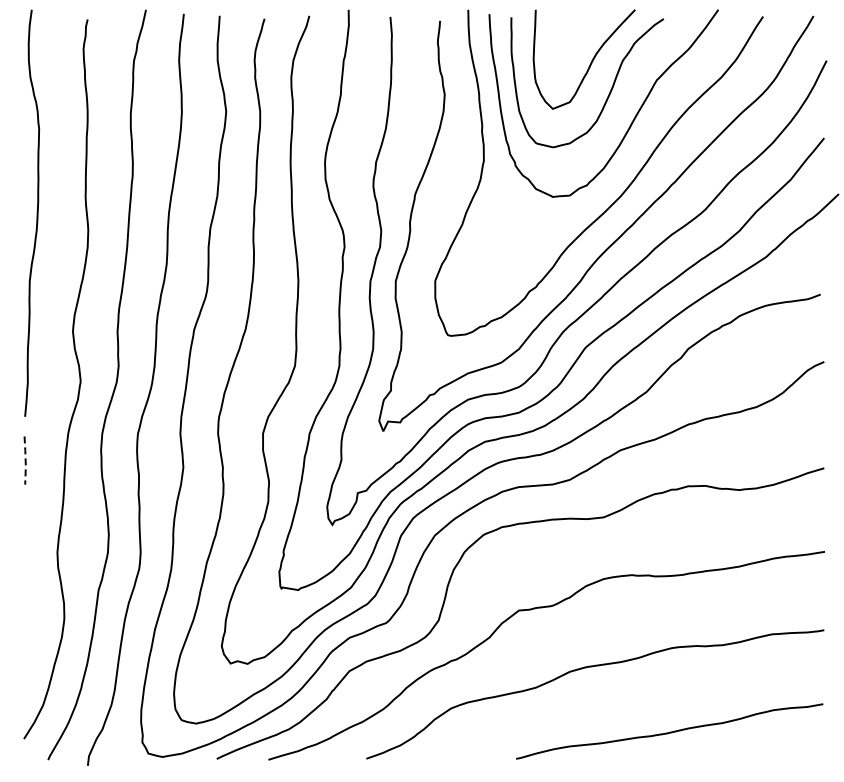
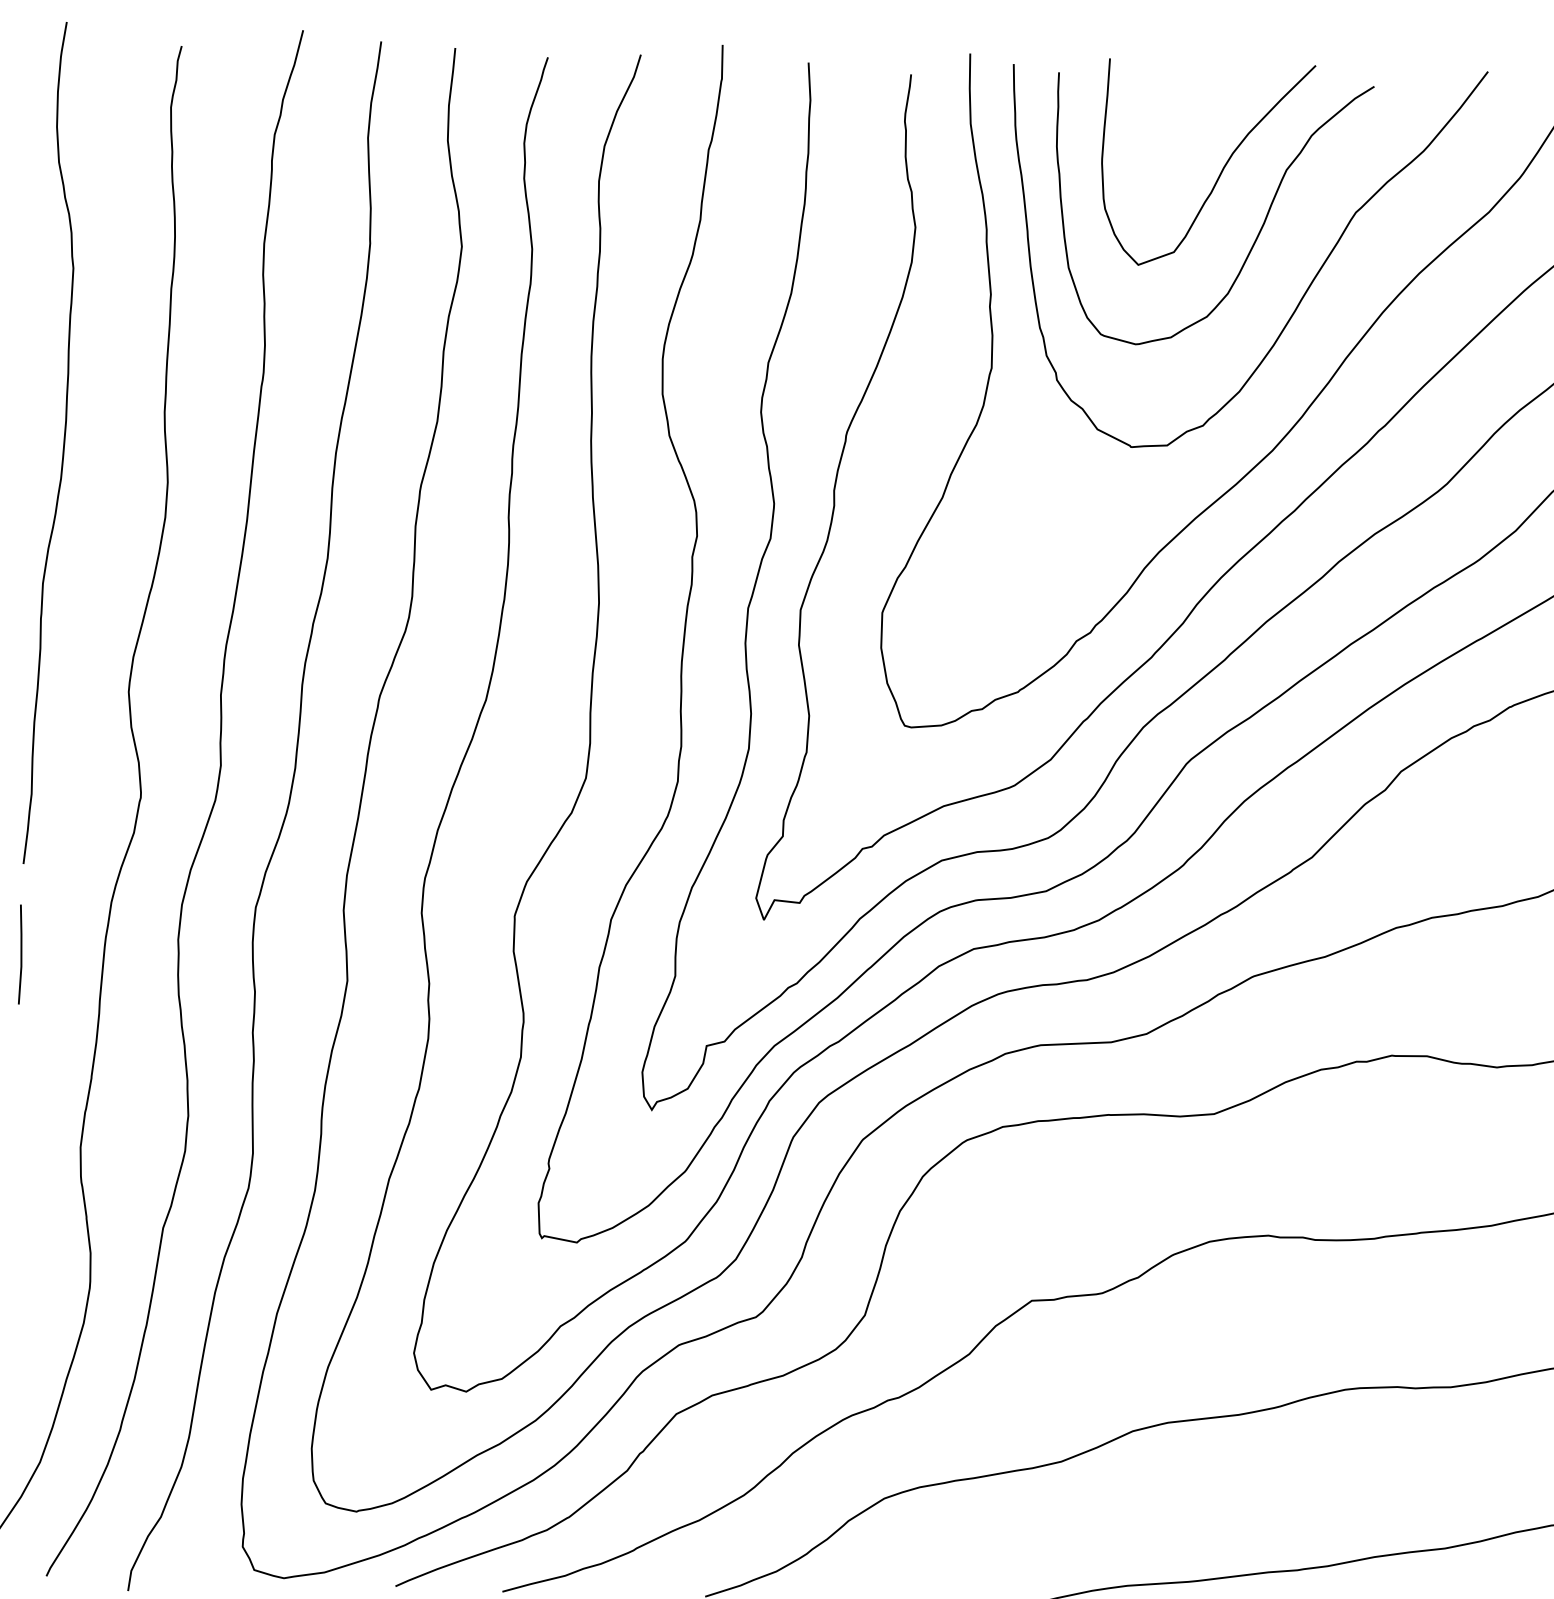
line: (25, 460) -> (21, 954), dashed -> solid

